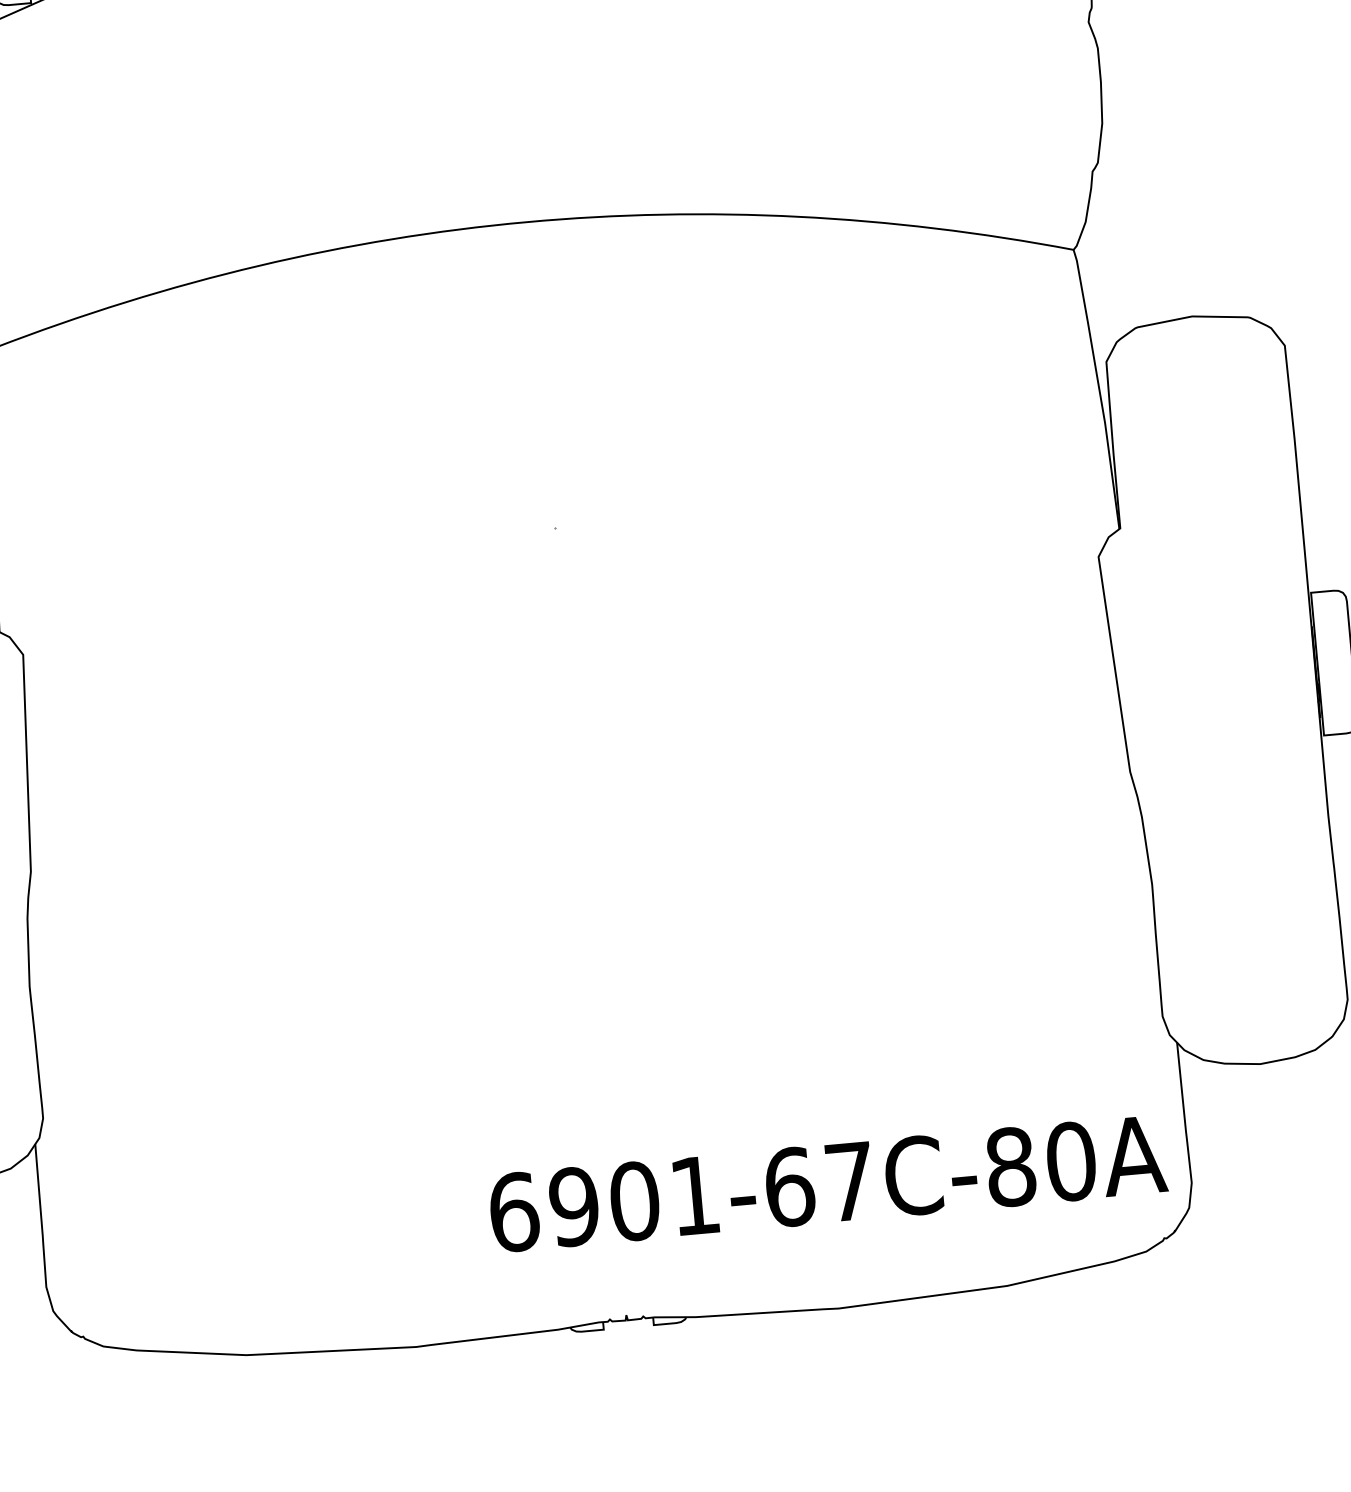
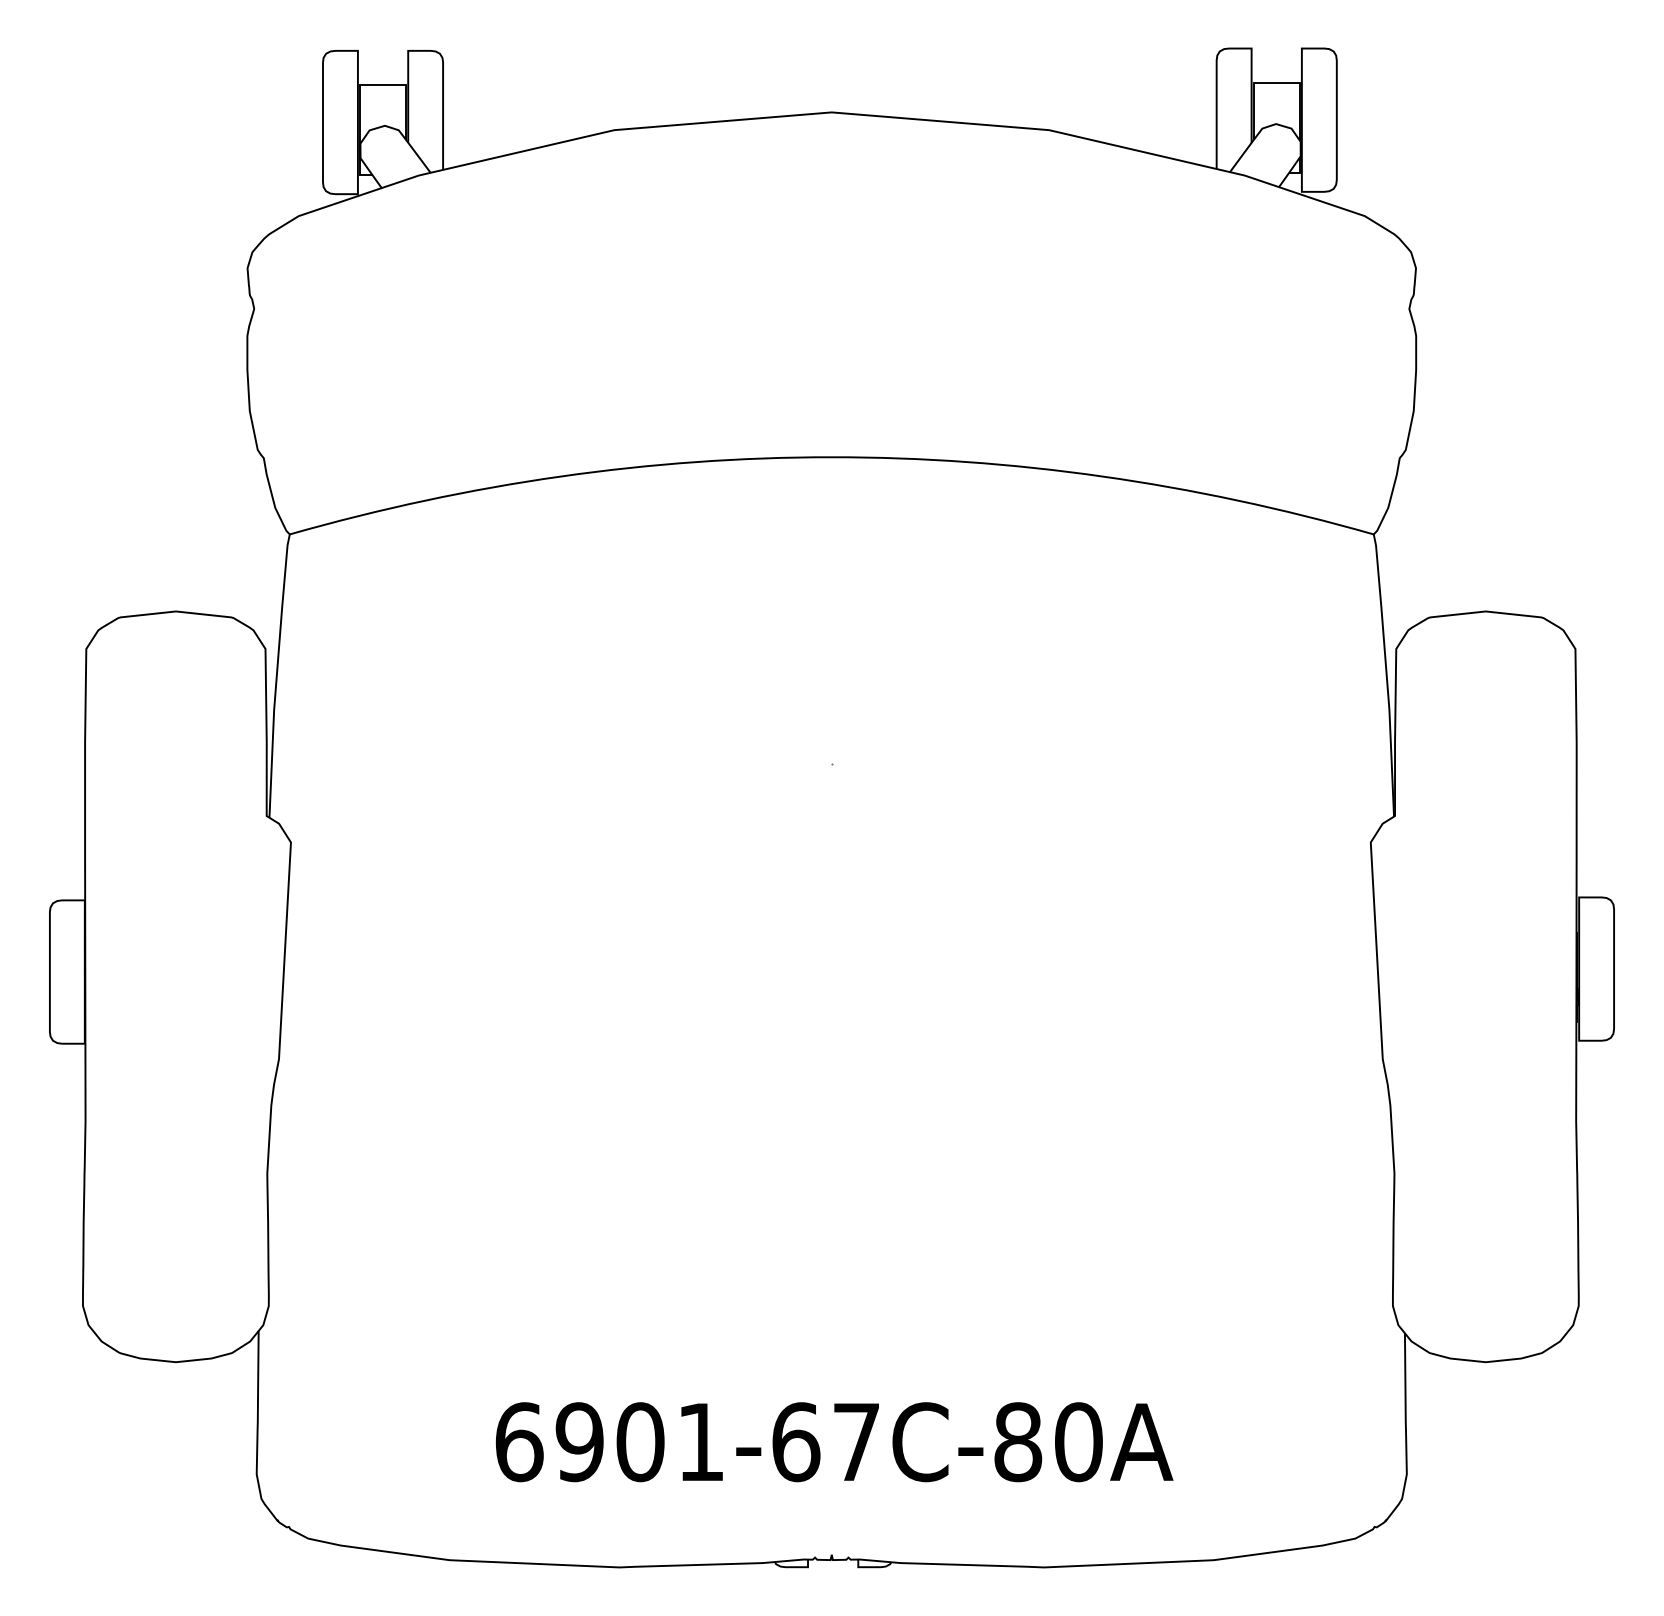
text: (828, 1184) -> (834, 1442), moved

